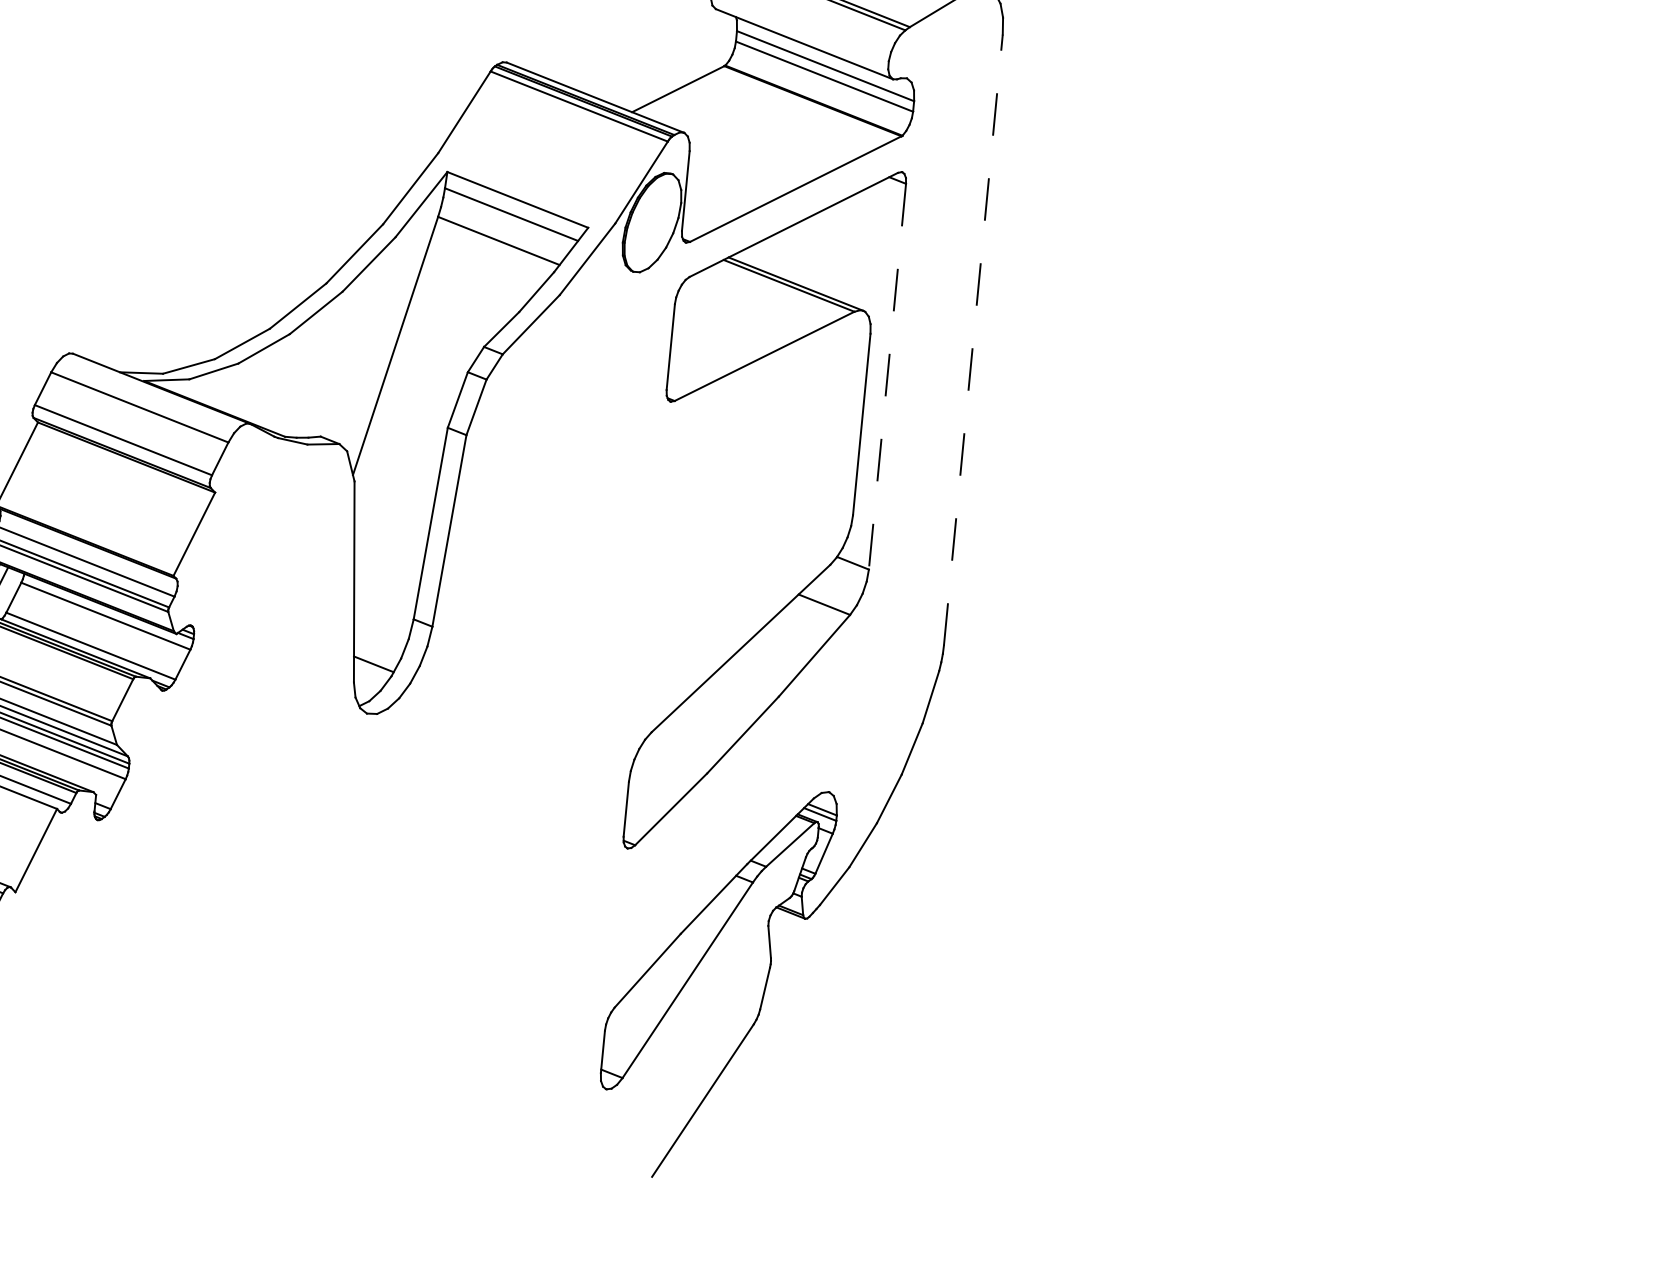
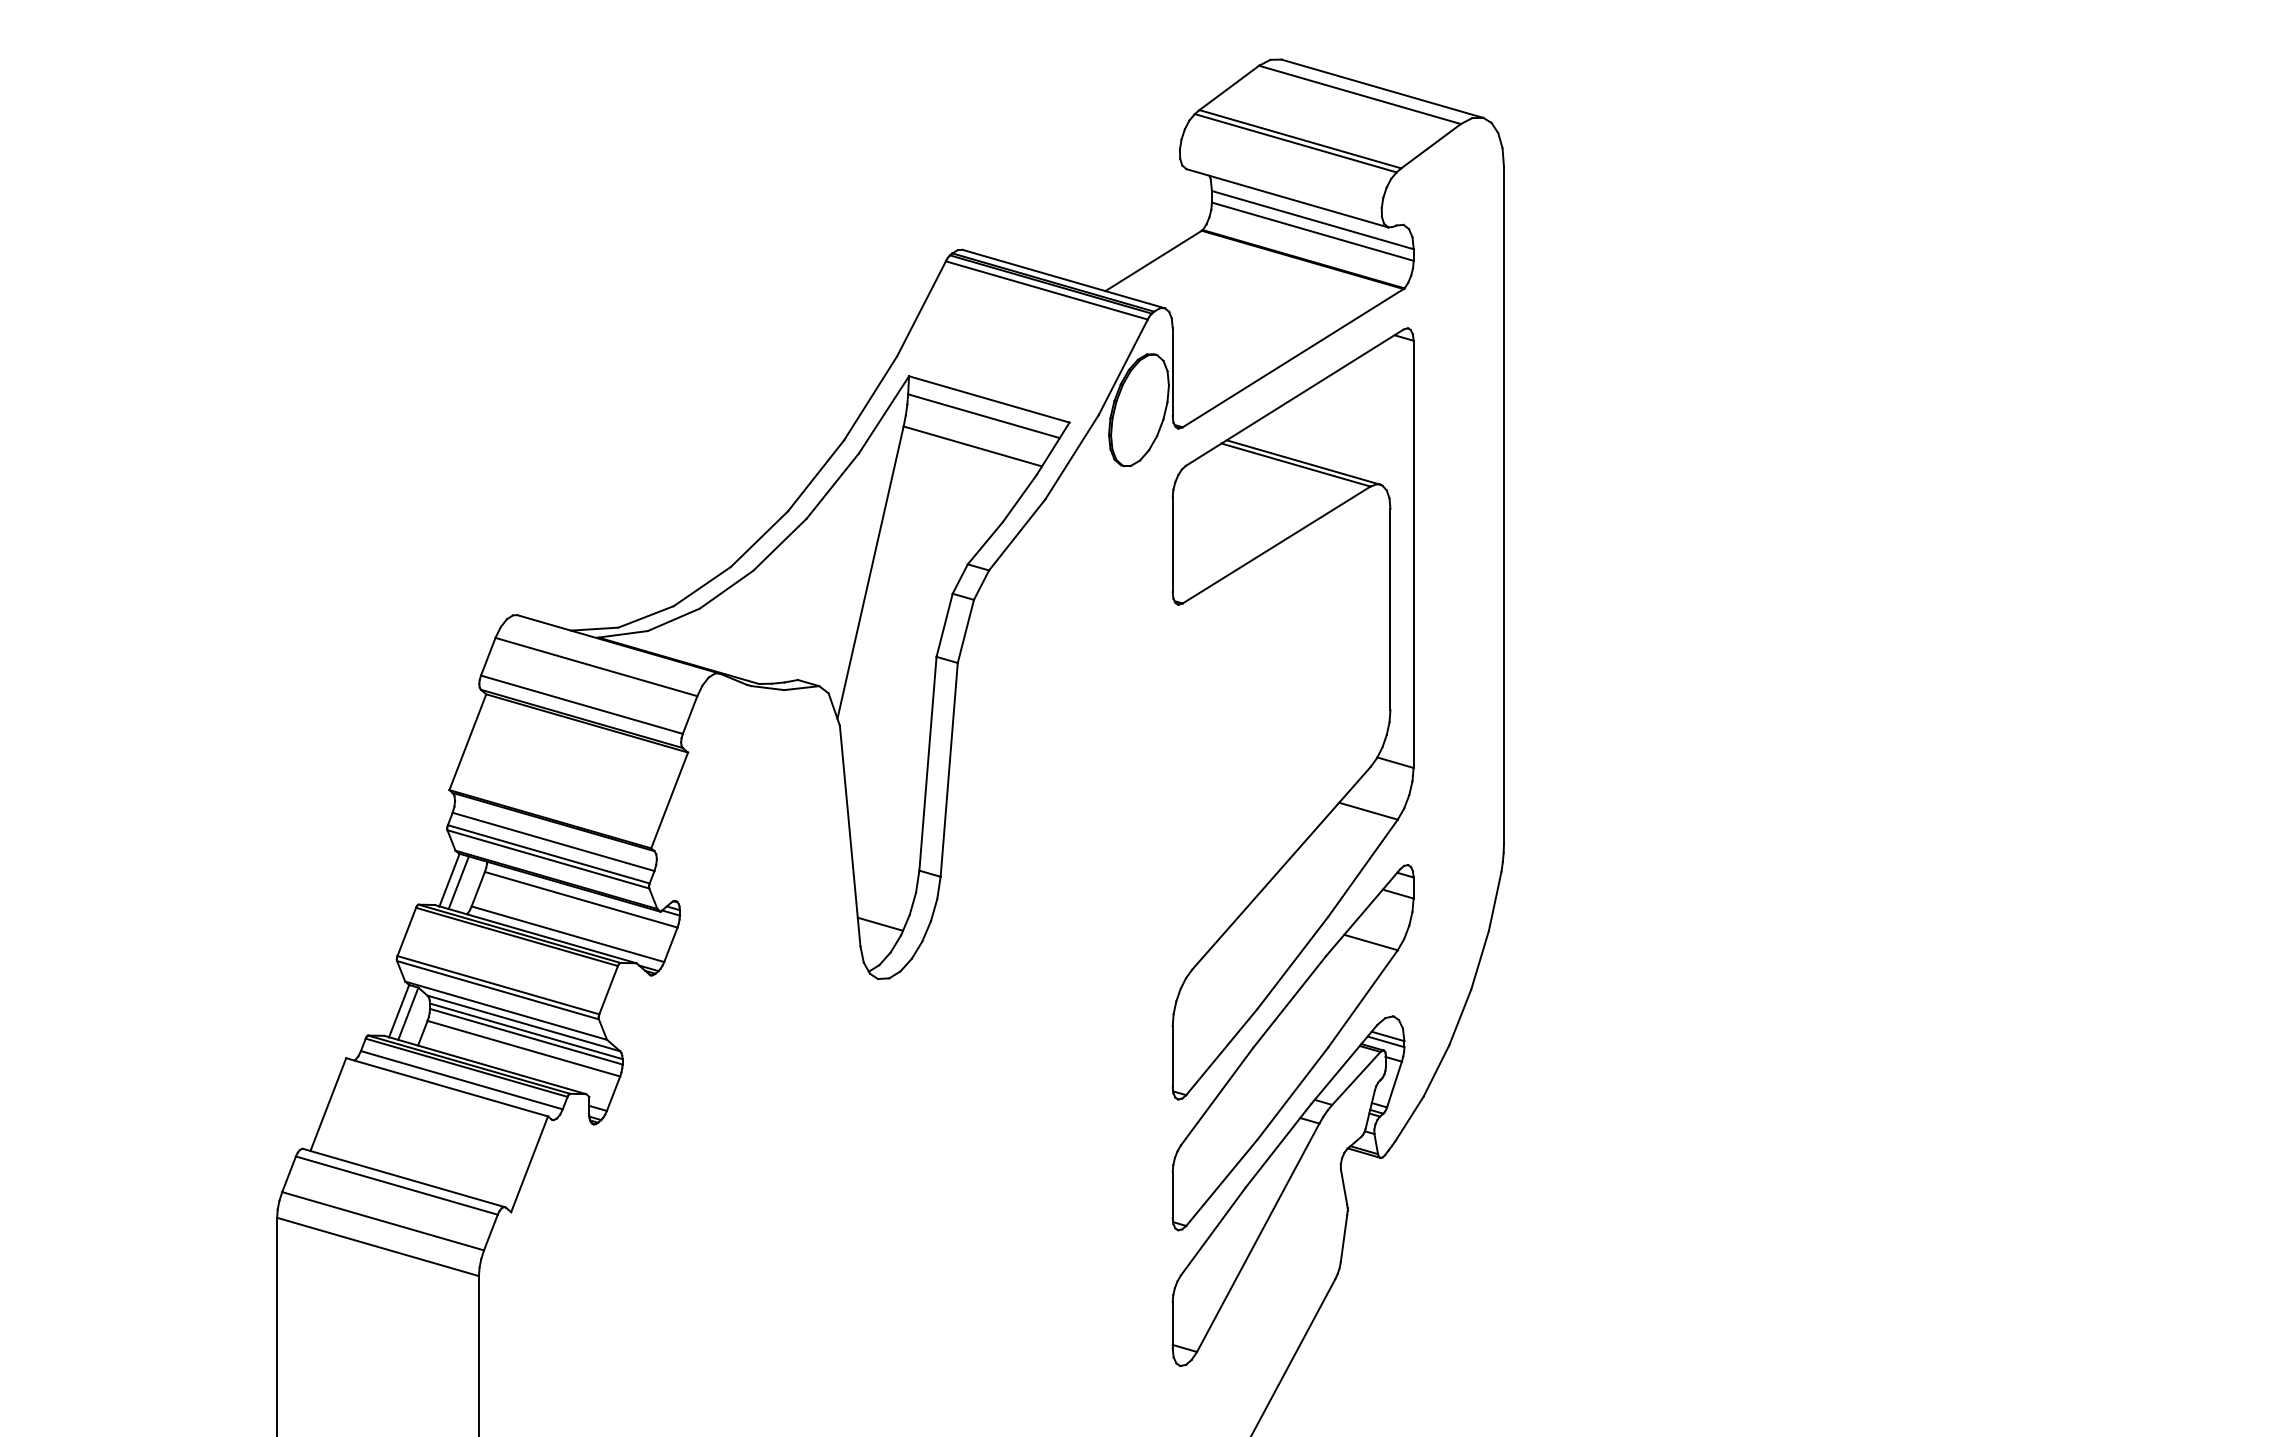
line: (972, 339) -> (1503, 504), dashed -> solid
line: (887, 376) -> (1413, 554), dashed -> solid
part: (735, 811) -> (1292, 1047), added

